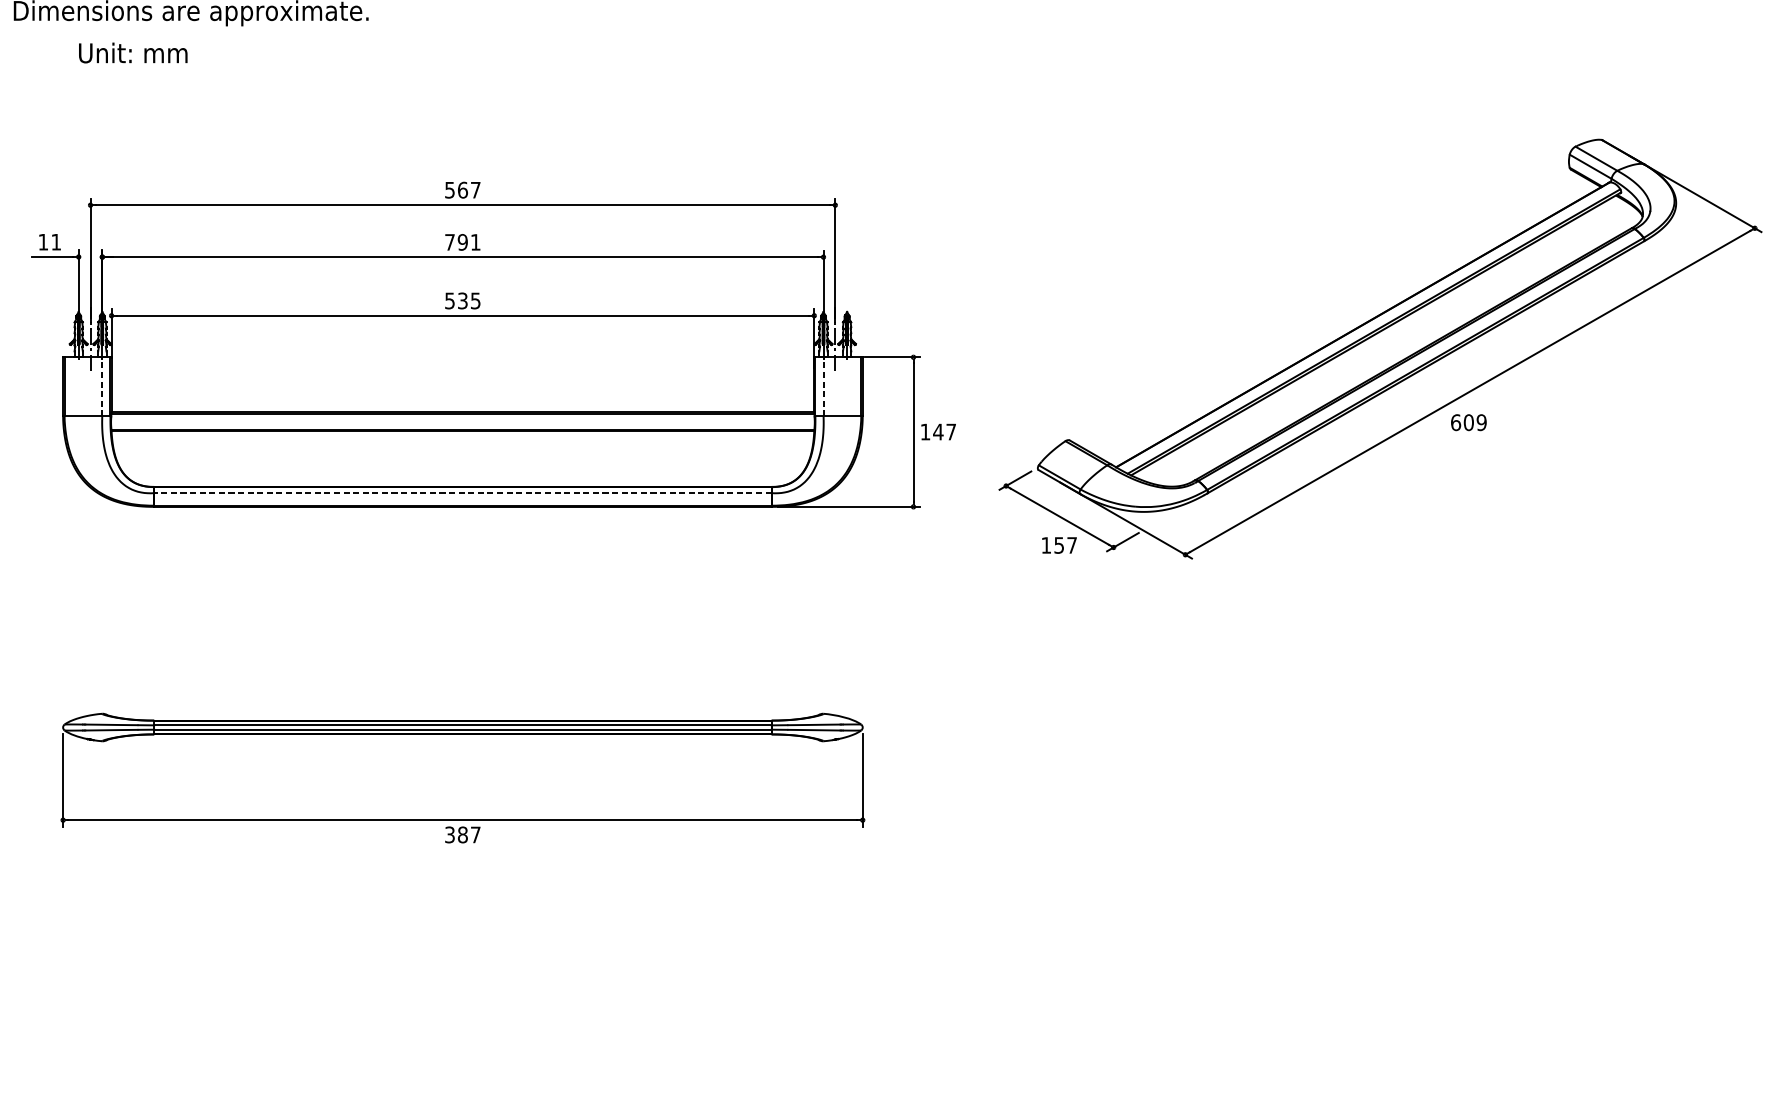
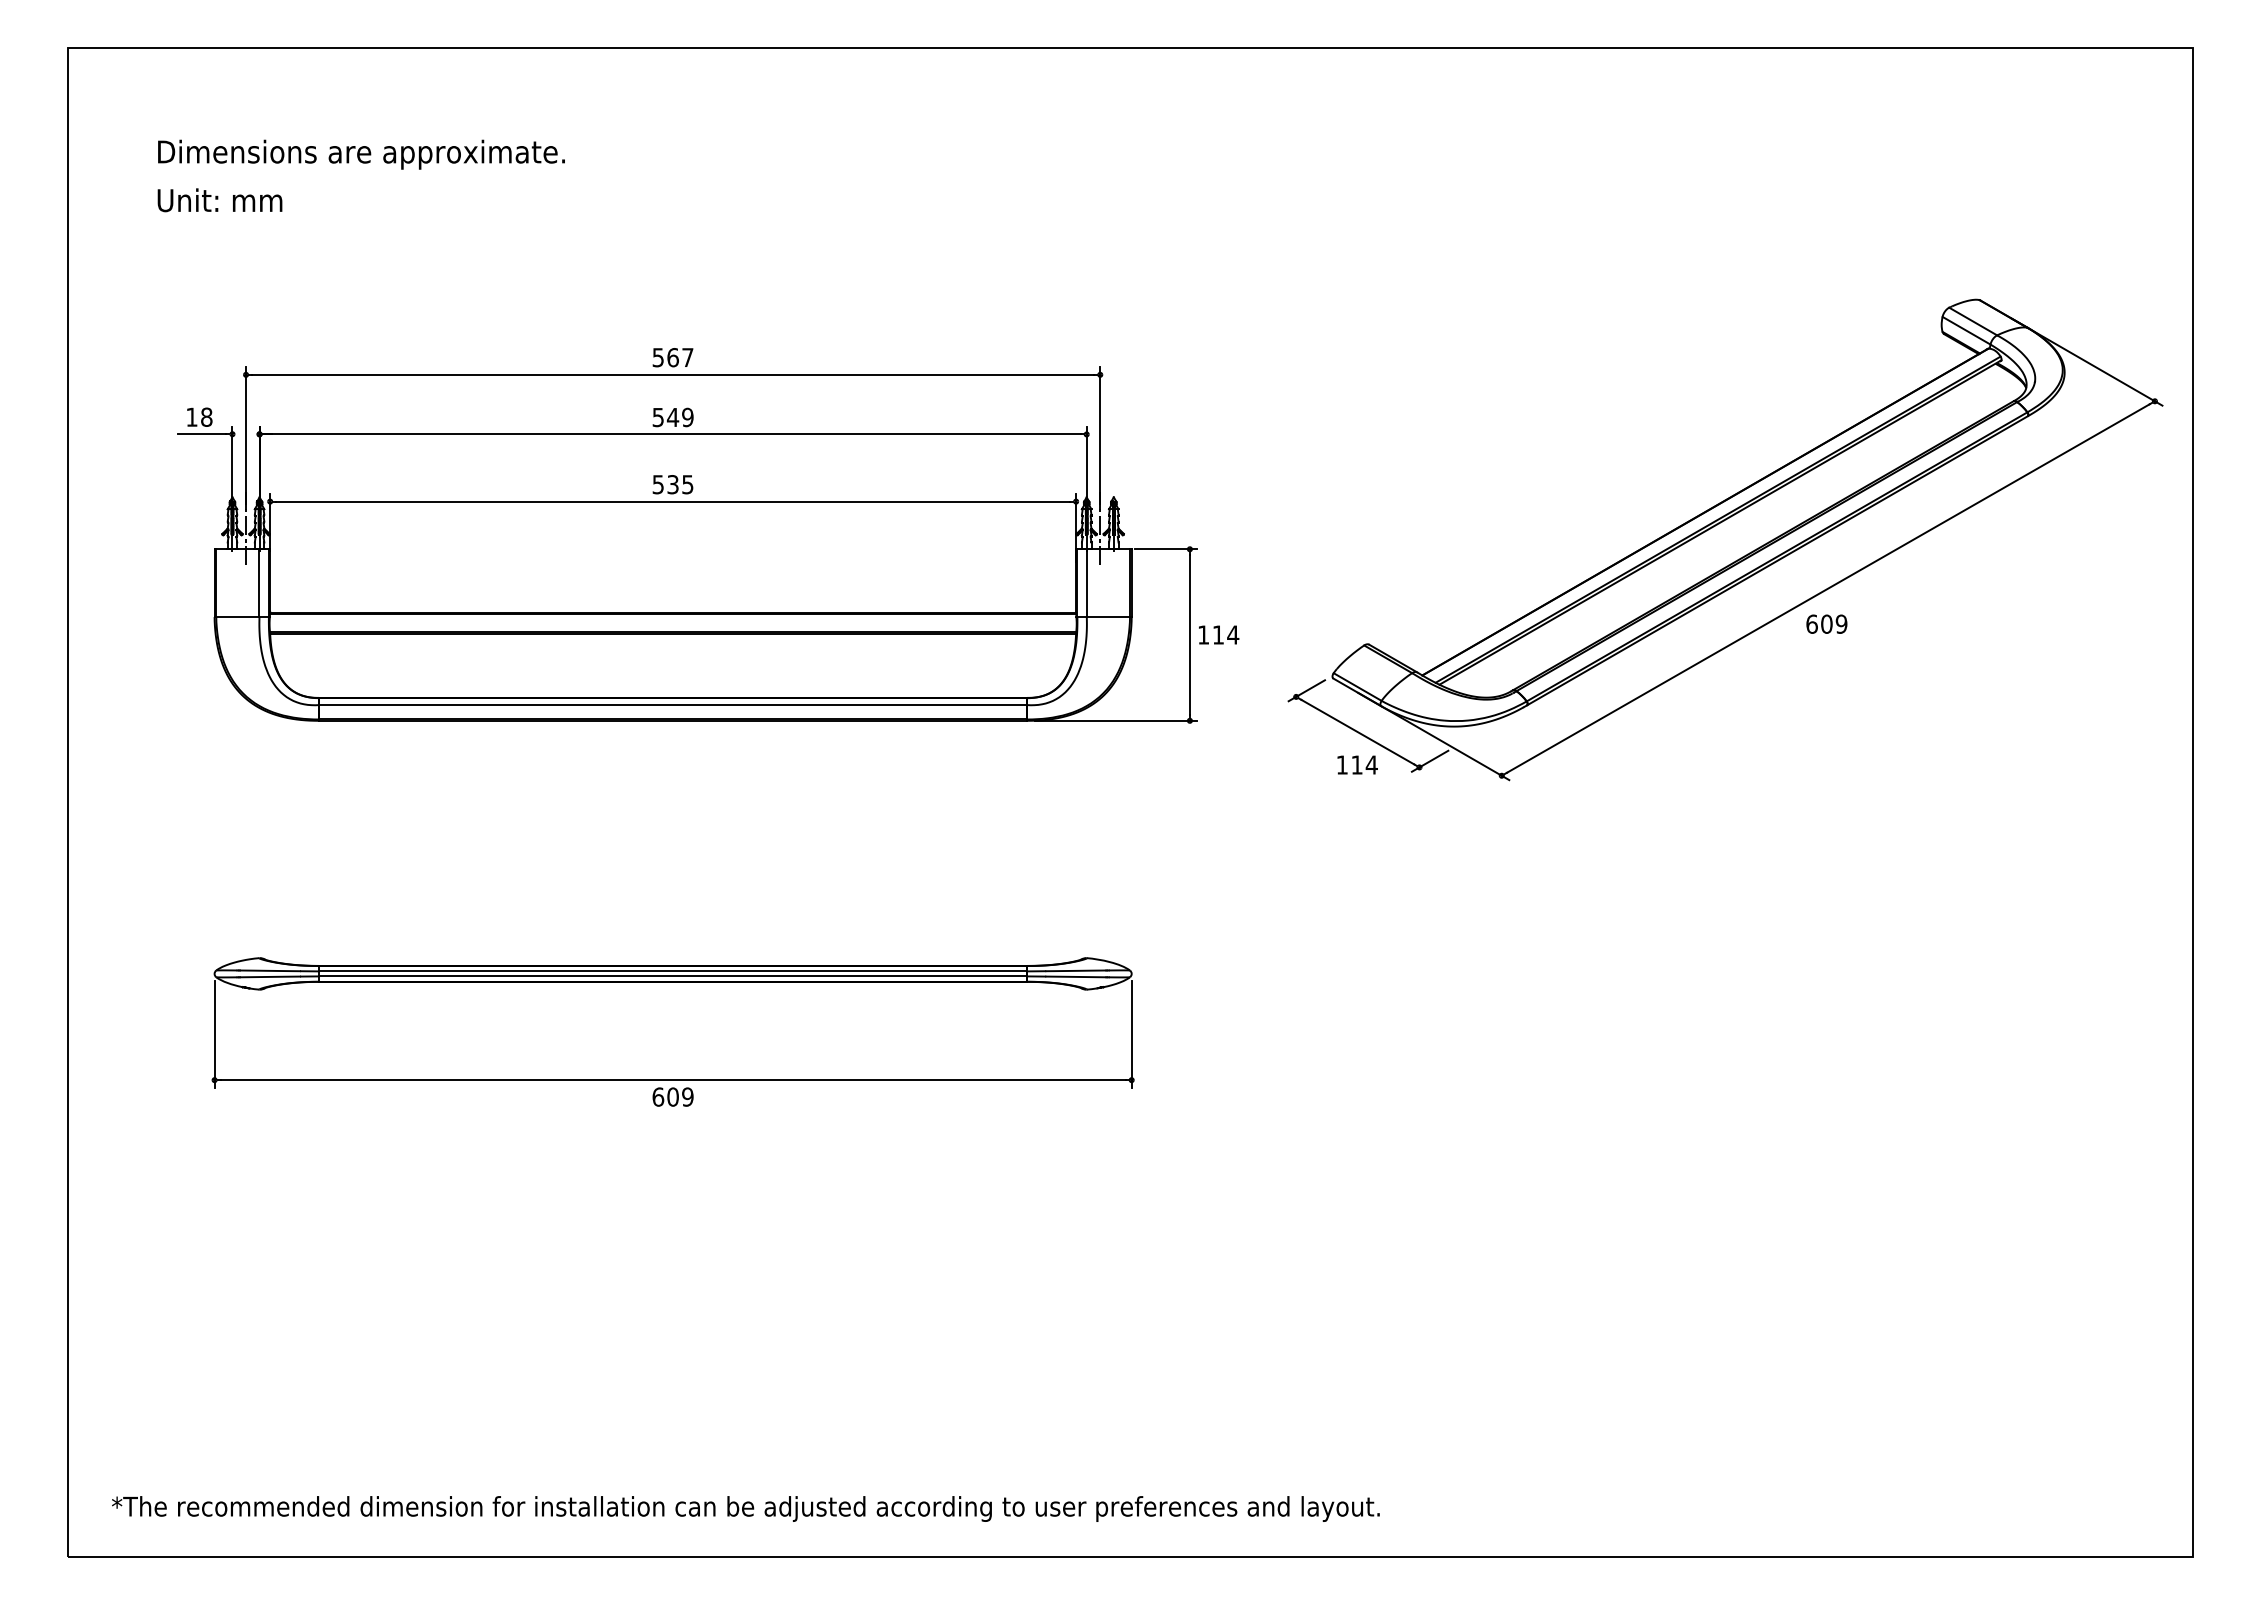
text: (132, 53) -> (219, 200), moved
text: (56, 241) -> (206, 416), 11 -> 18
text: (462, 242) -> (672, 417), 791 -> 549
line: (102, 387) -> (259, 583), dashed -> solid
line: (823, 387) -> (1086, 583), dashed -> solid
text: (944, 431) -> (1225, 634), 147 -> 114
line: (462, 493) -> (672, 705), dashed -> solid
text: (1065, 544) -> (1364, 764), 157 -> 114
text: (462, 834) -> (672, 1096), 387 -> 609

